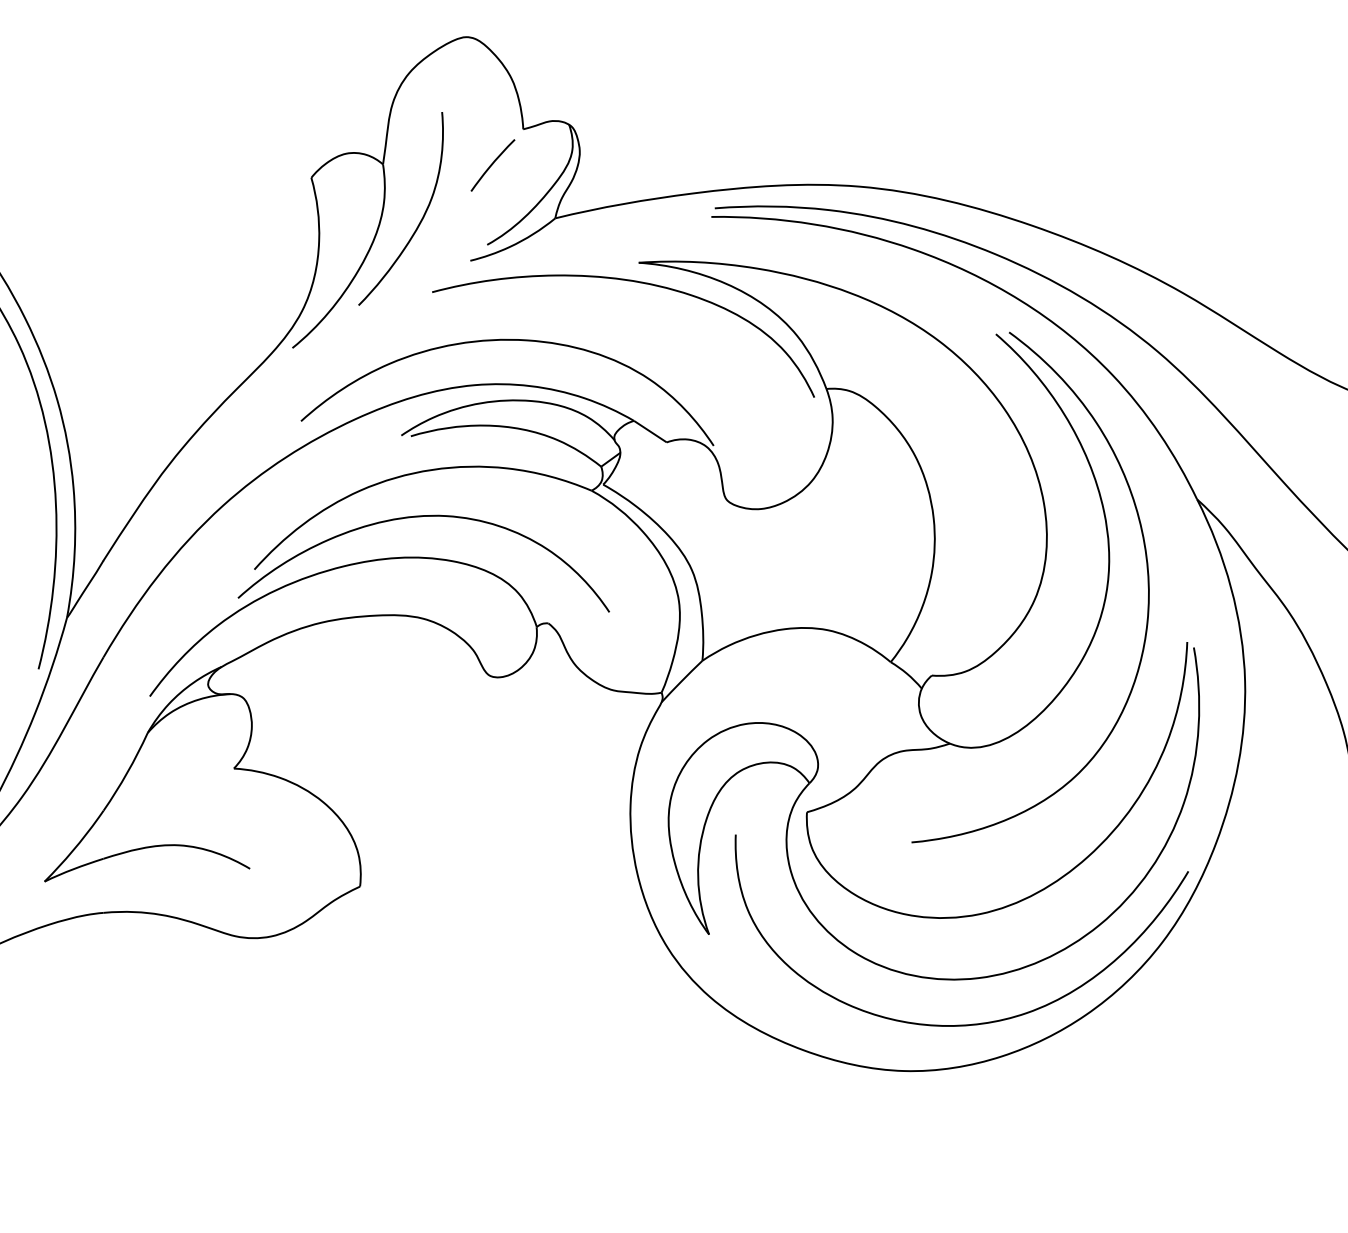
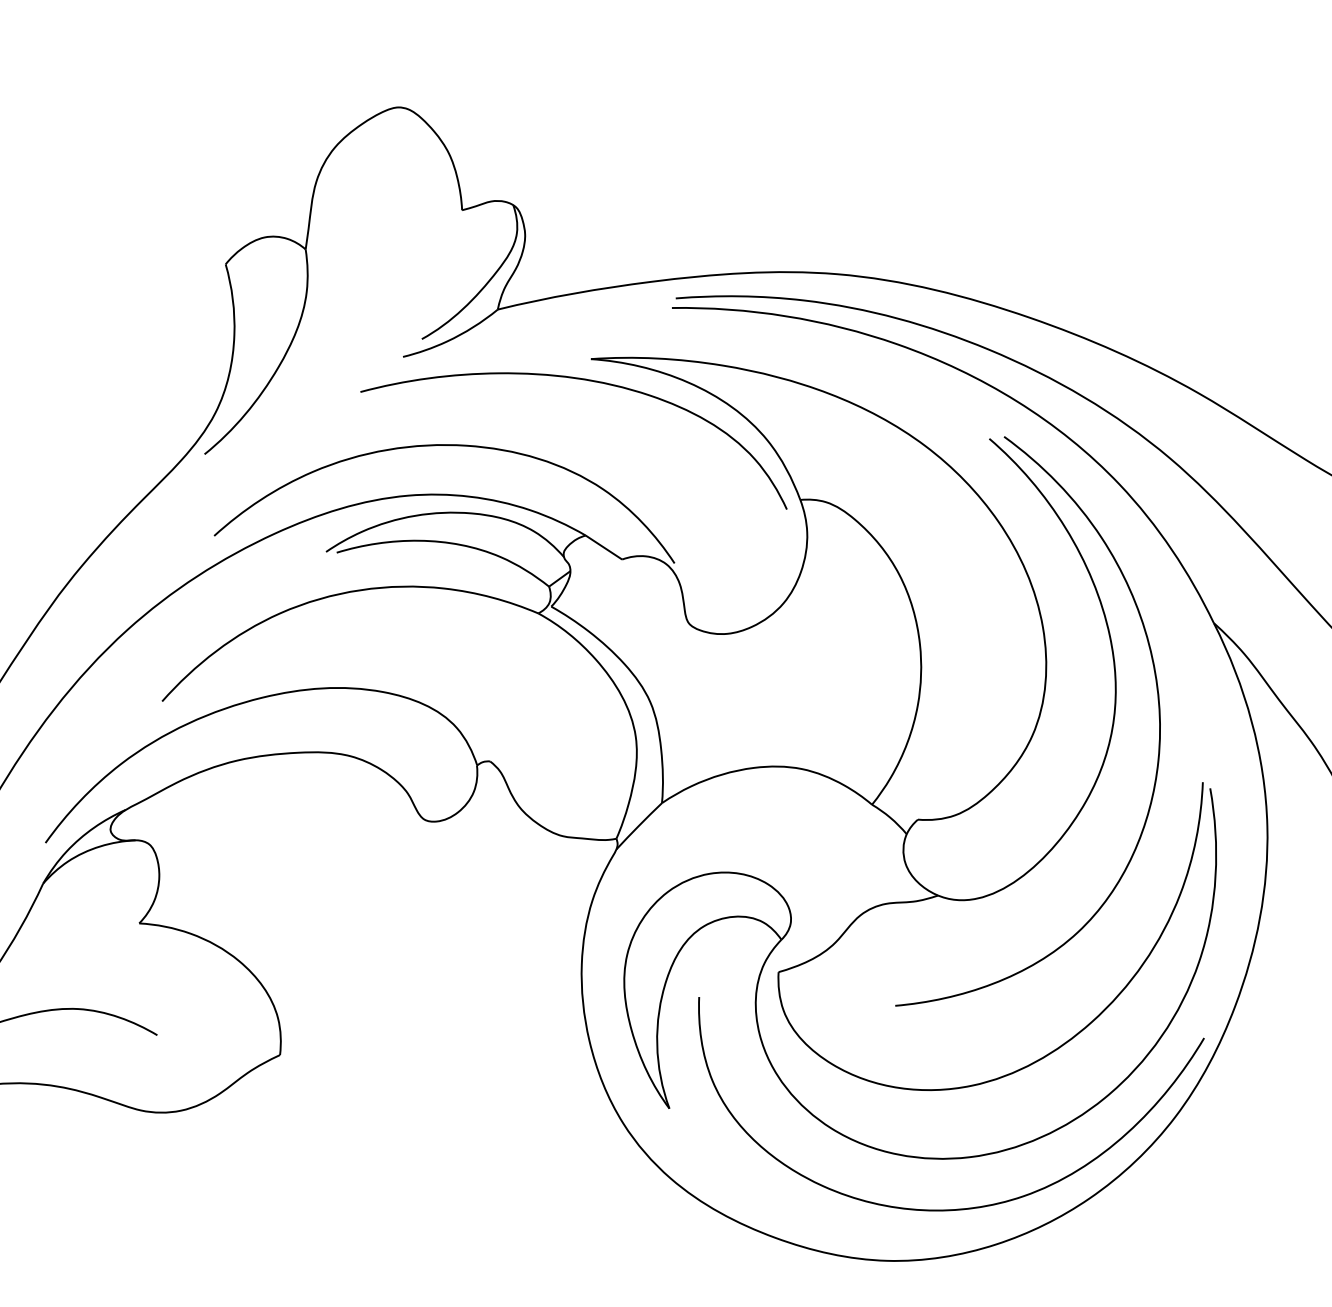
curve: (492, 165) -> (427, 250), removed
curve: (421, 218) -> (348, 309), removed
curve: (421, 517) -> (348, 643), removed

